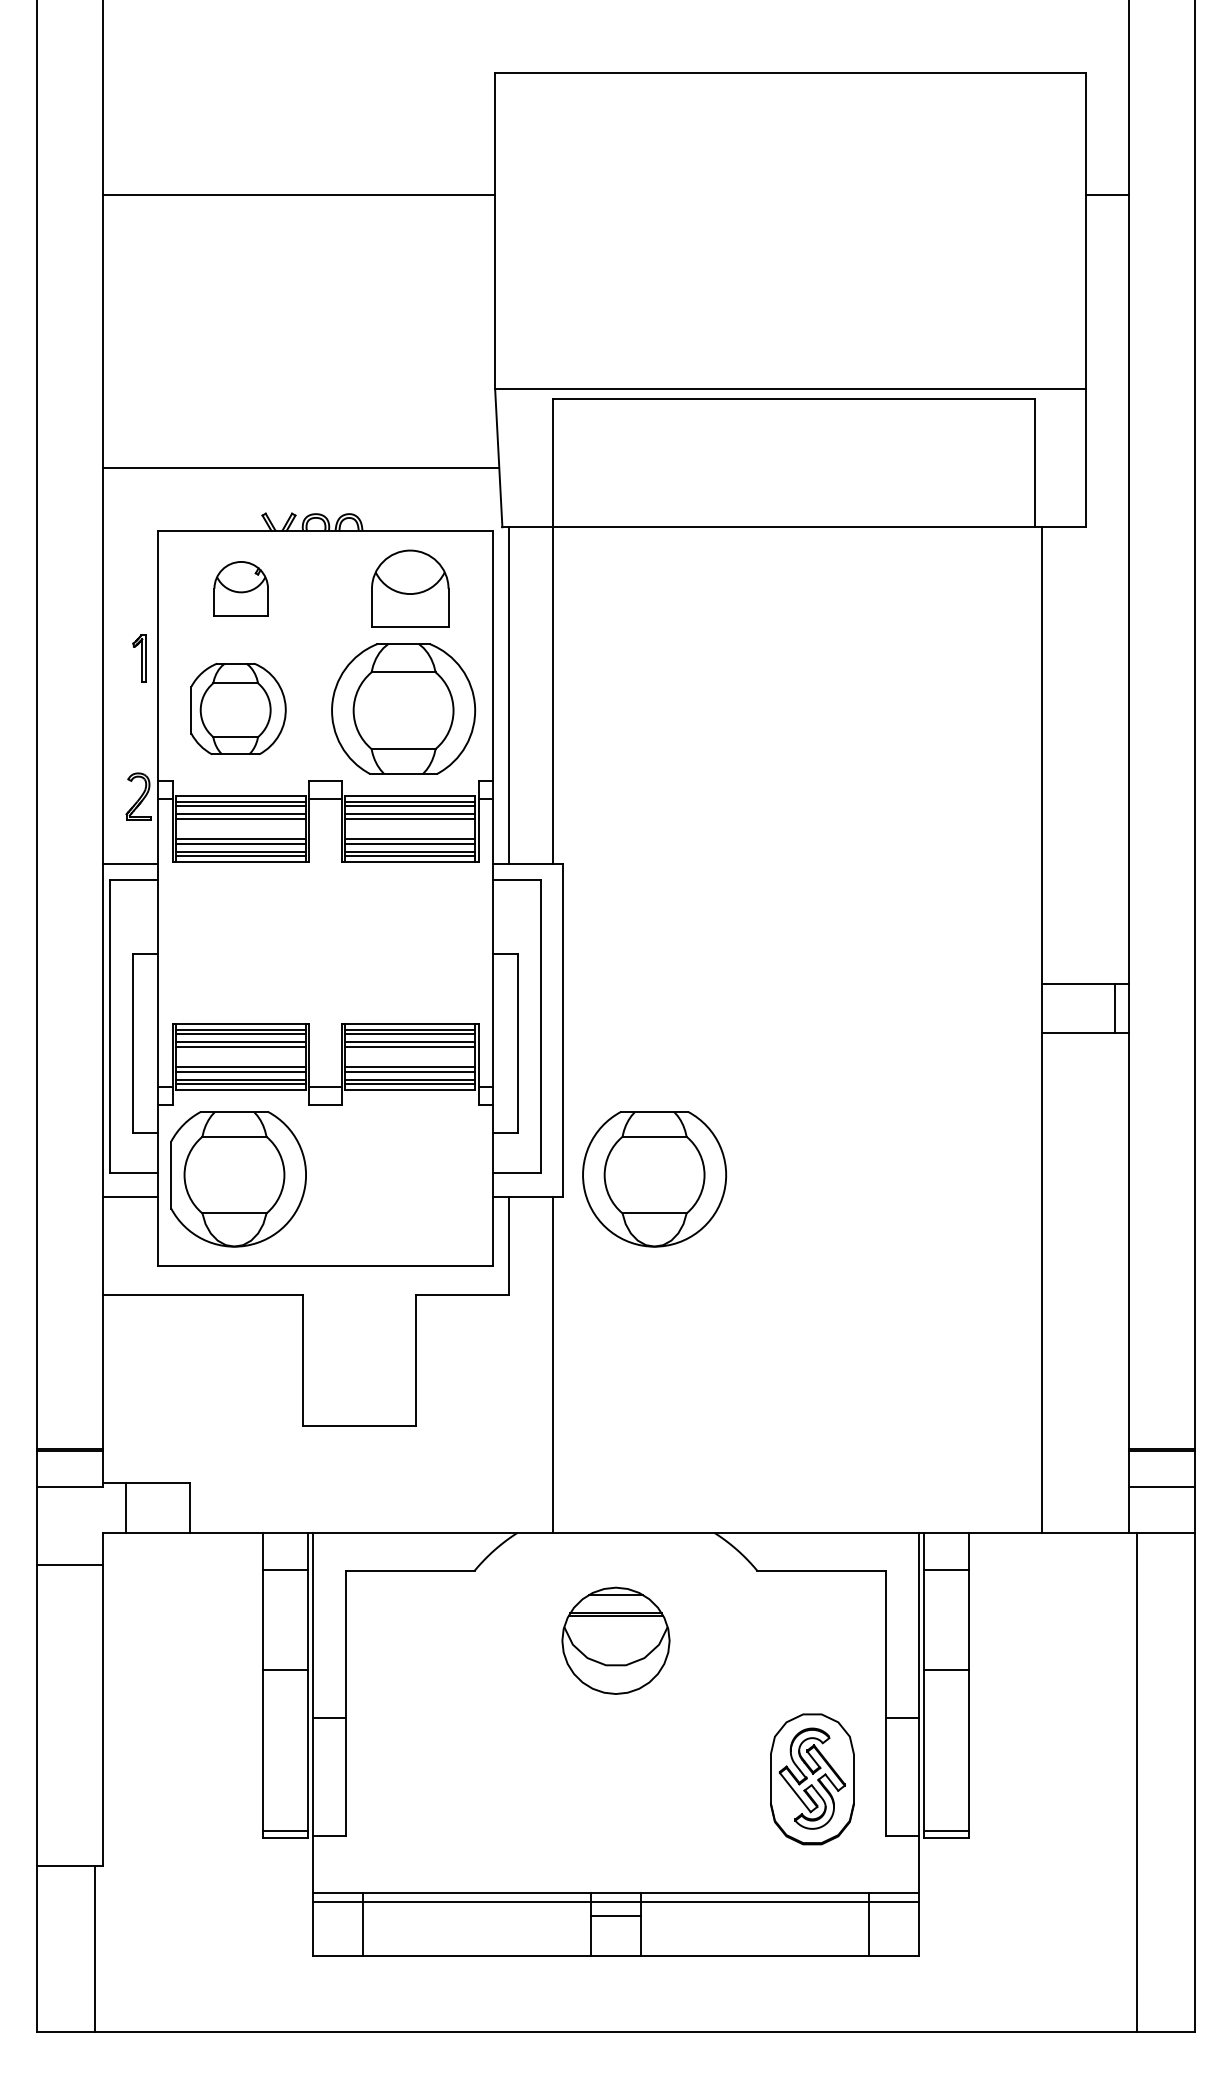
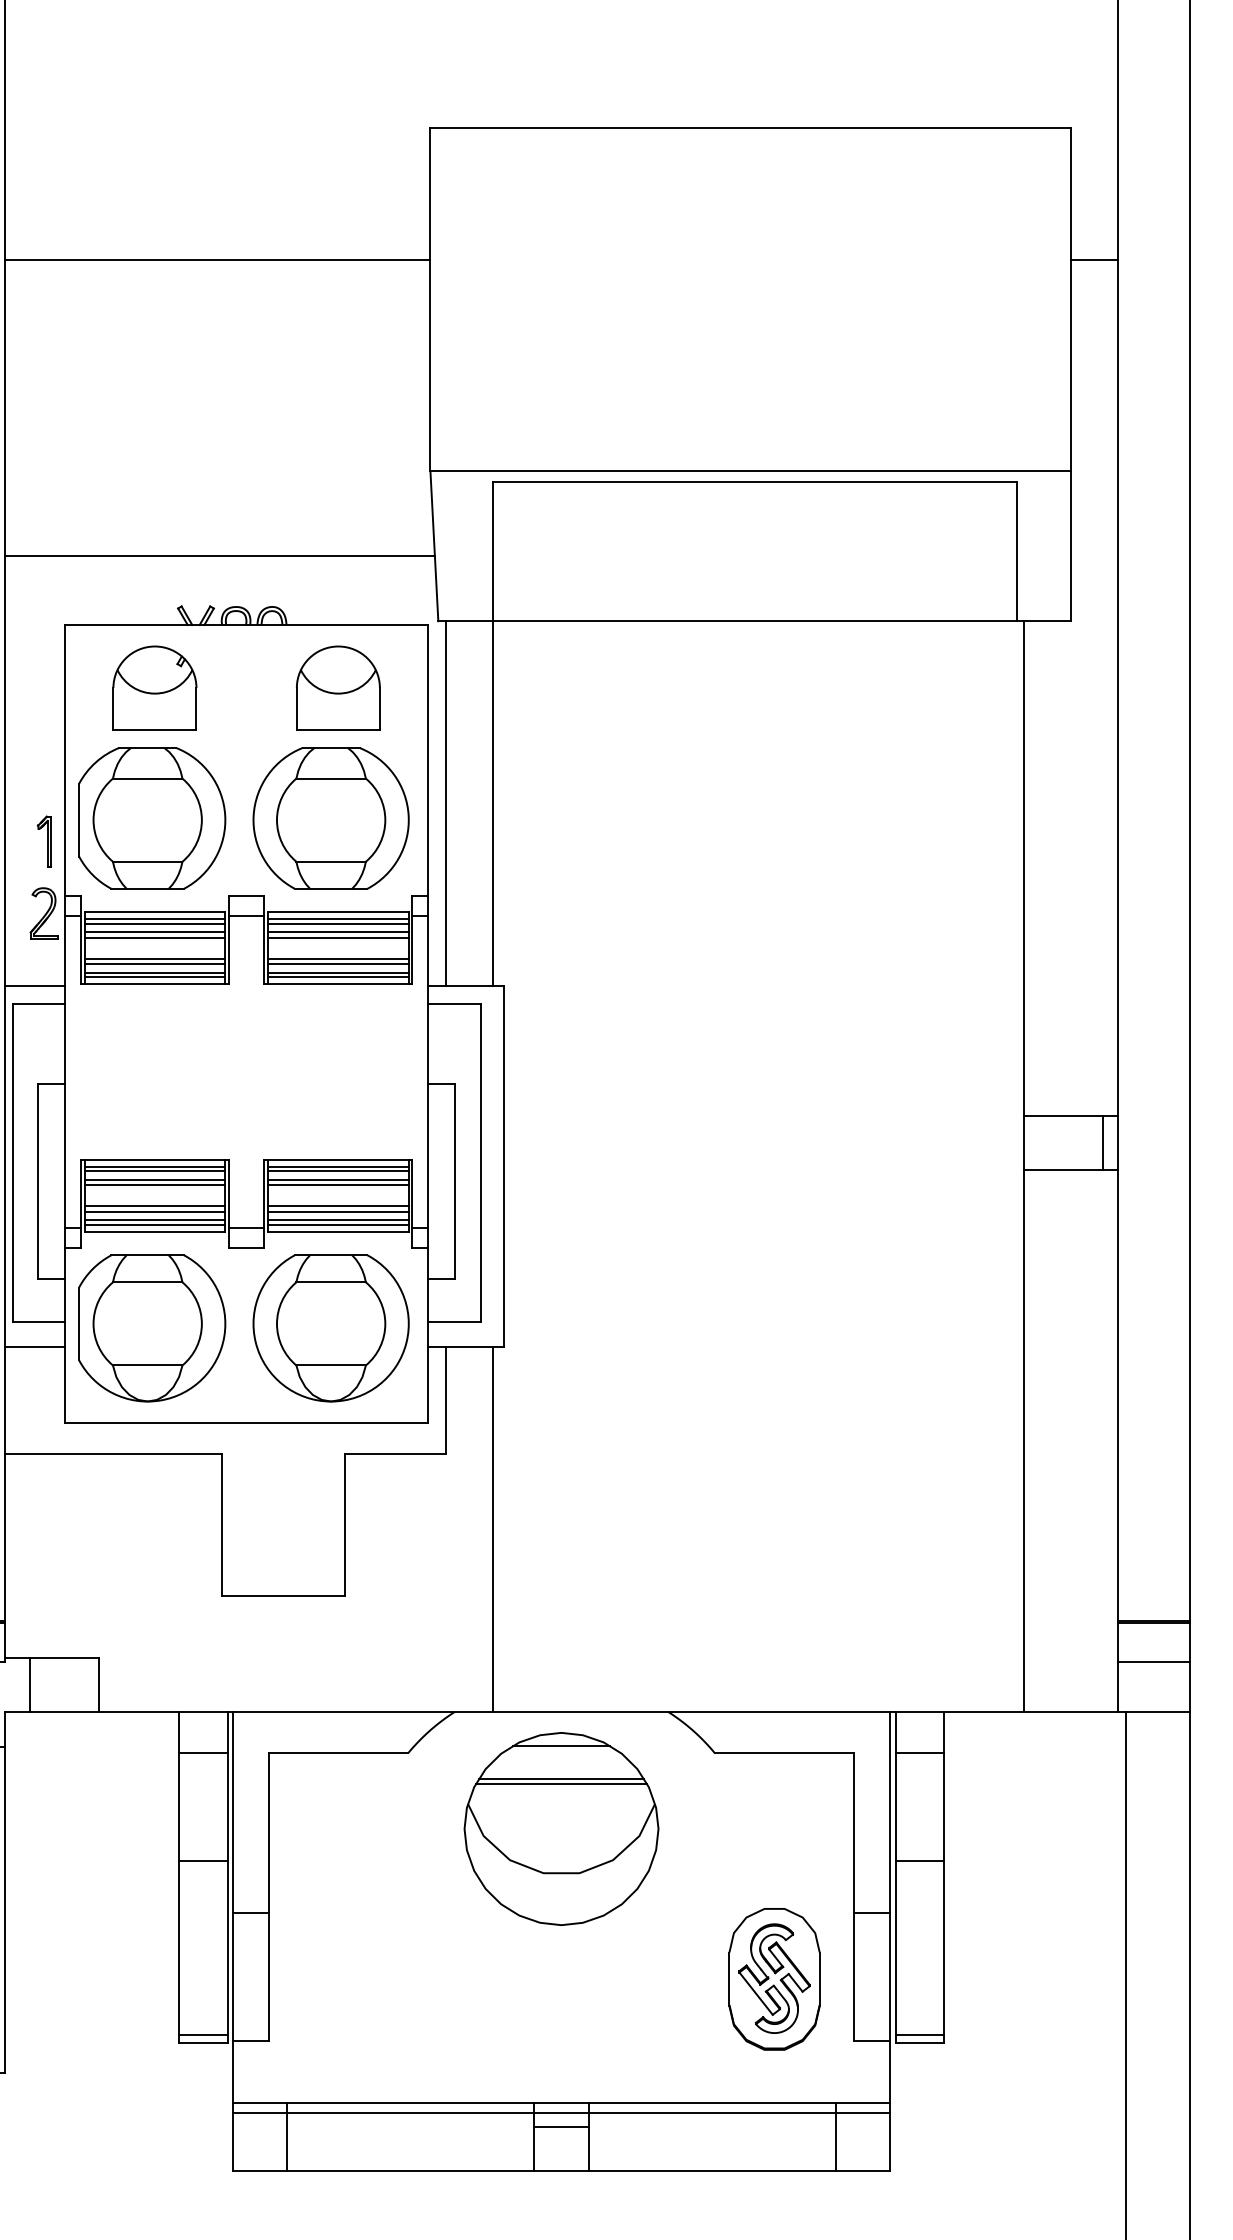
part: (241, 588) -> (155, 687), size x1.43
part: (139, 658) -> (44, 841), moved
part: (238, 708) -> (152, 817), size x1.43
part: (654, 1179) -> (331, 1328), moved
part: (615, 1640) -> (560, 1828), size x1.67

